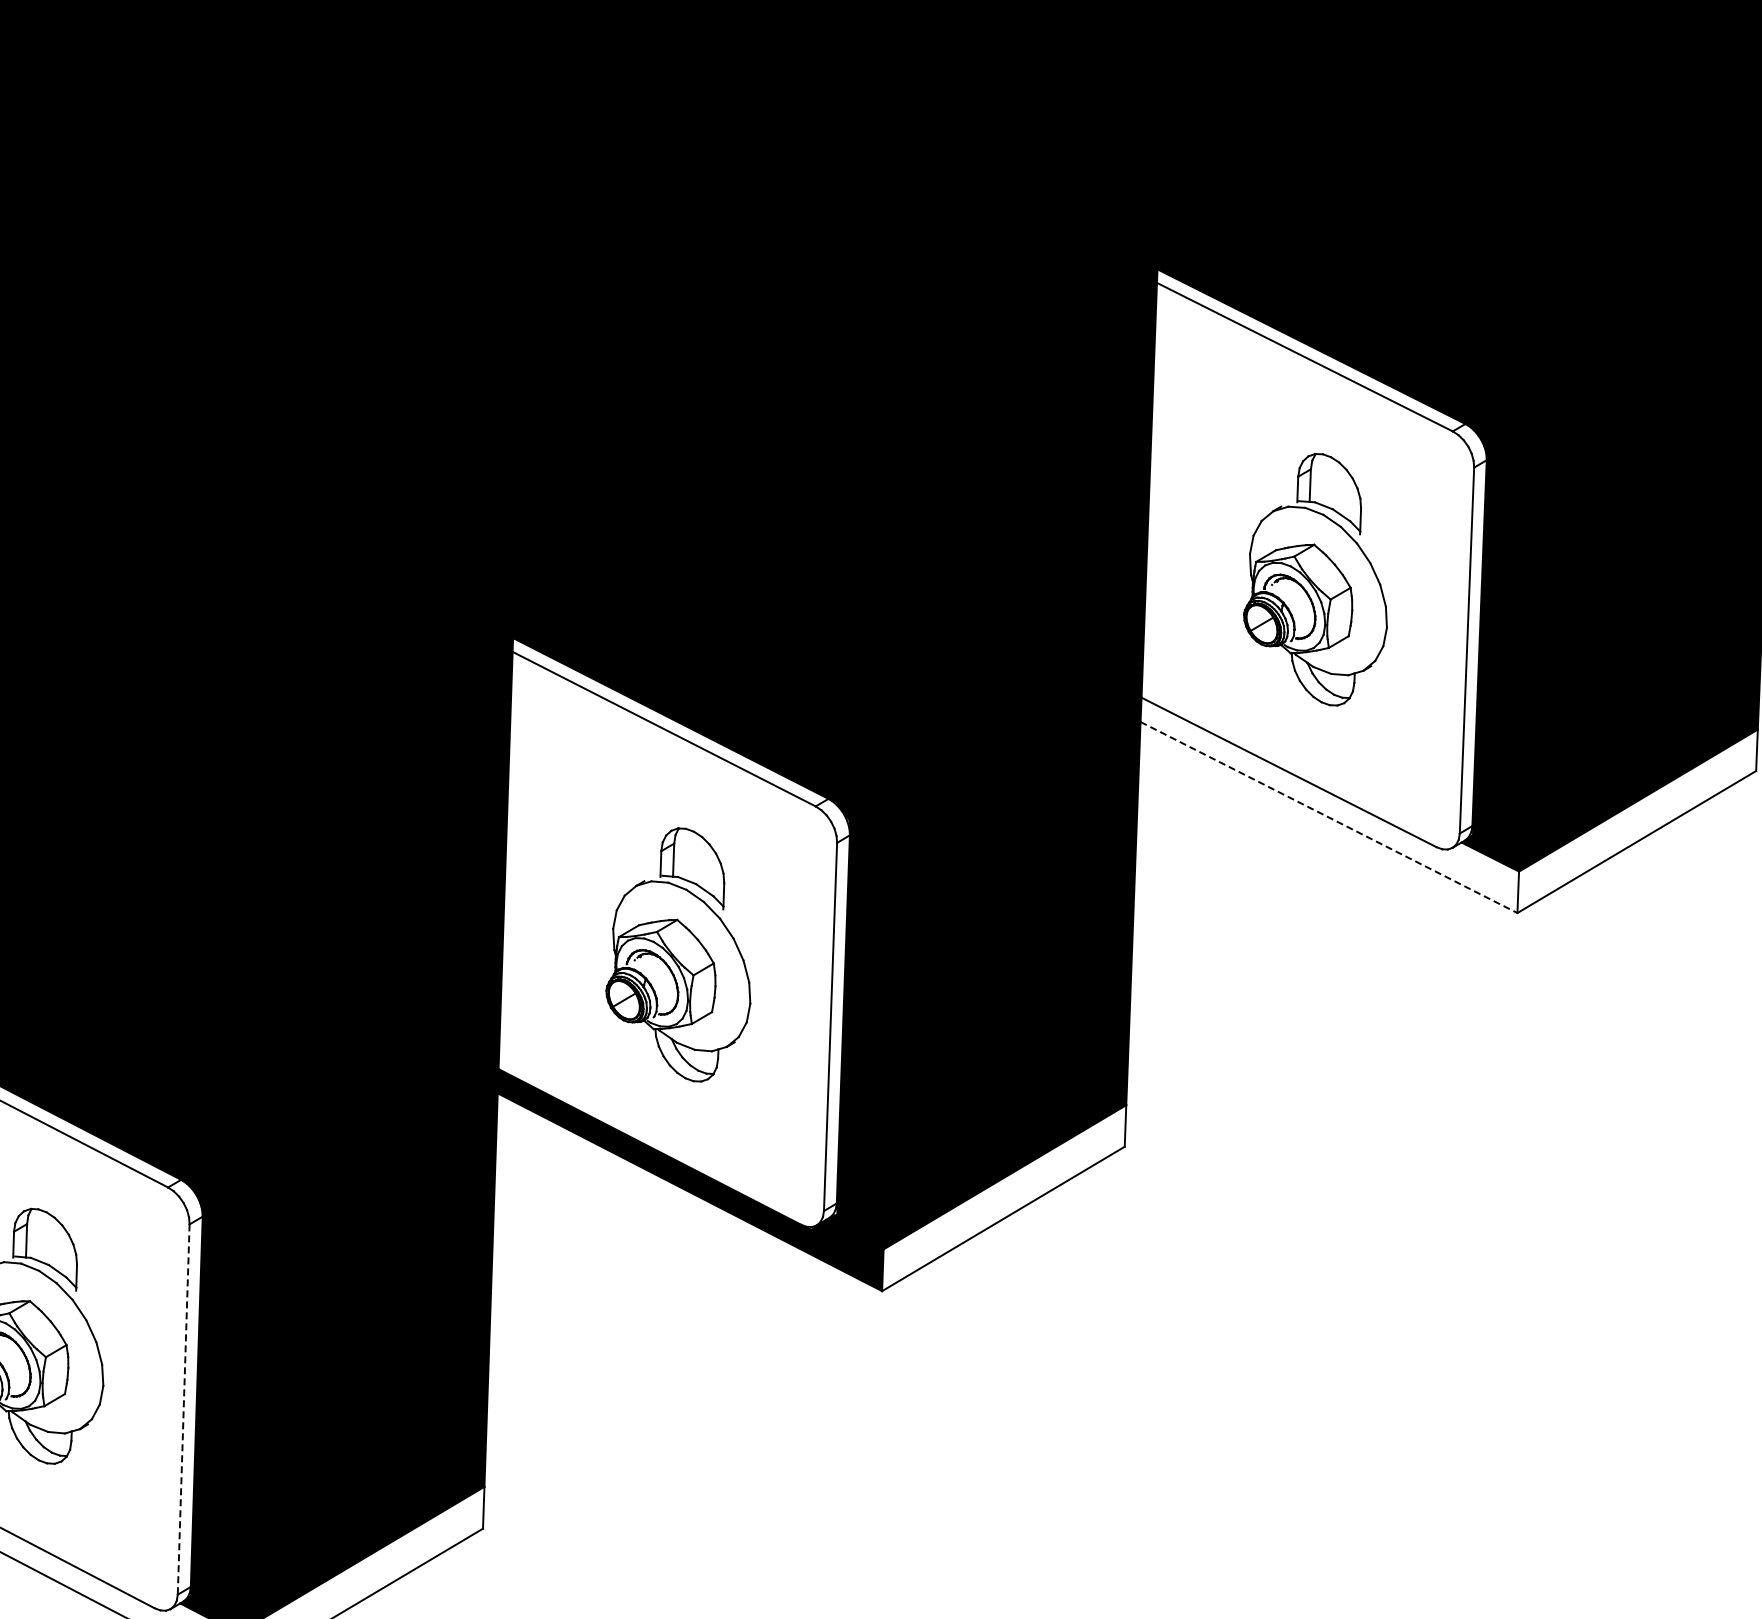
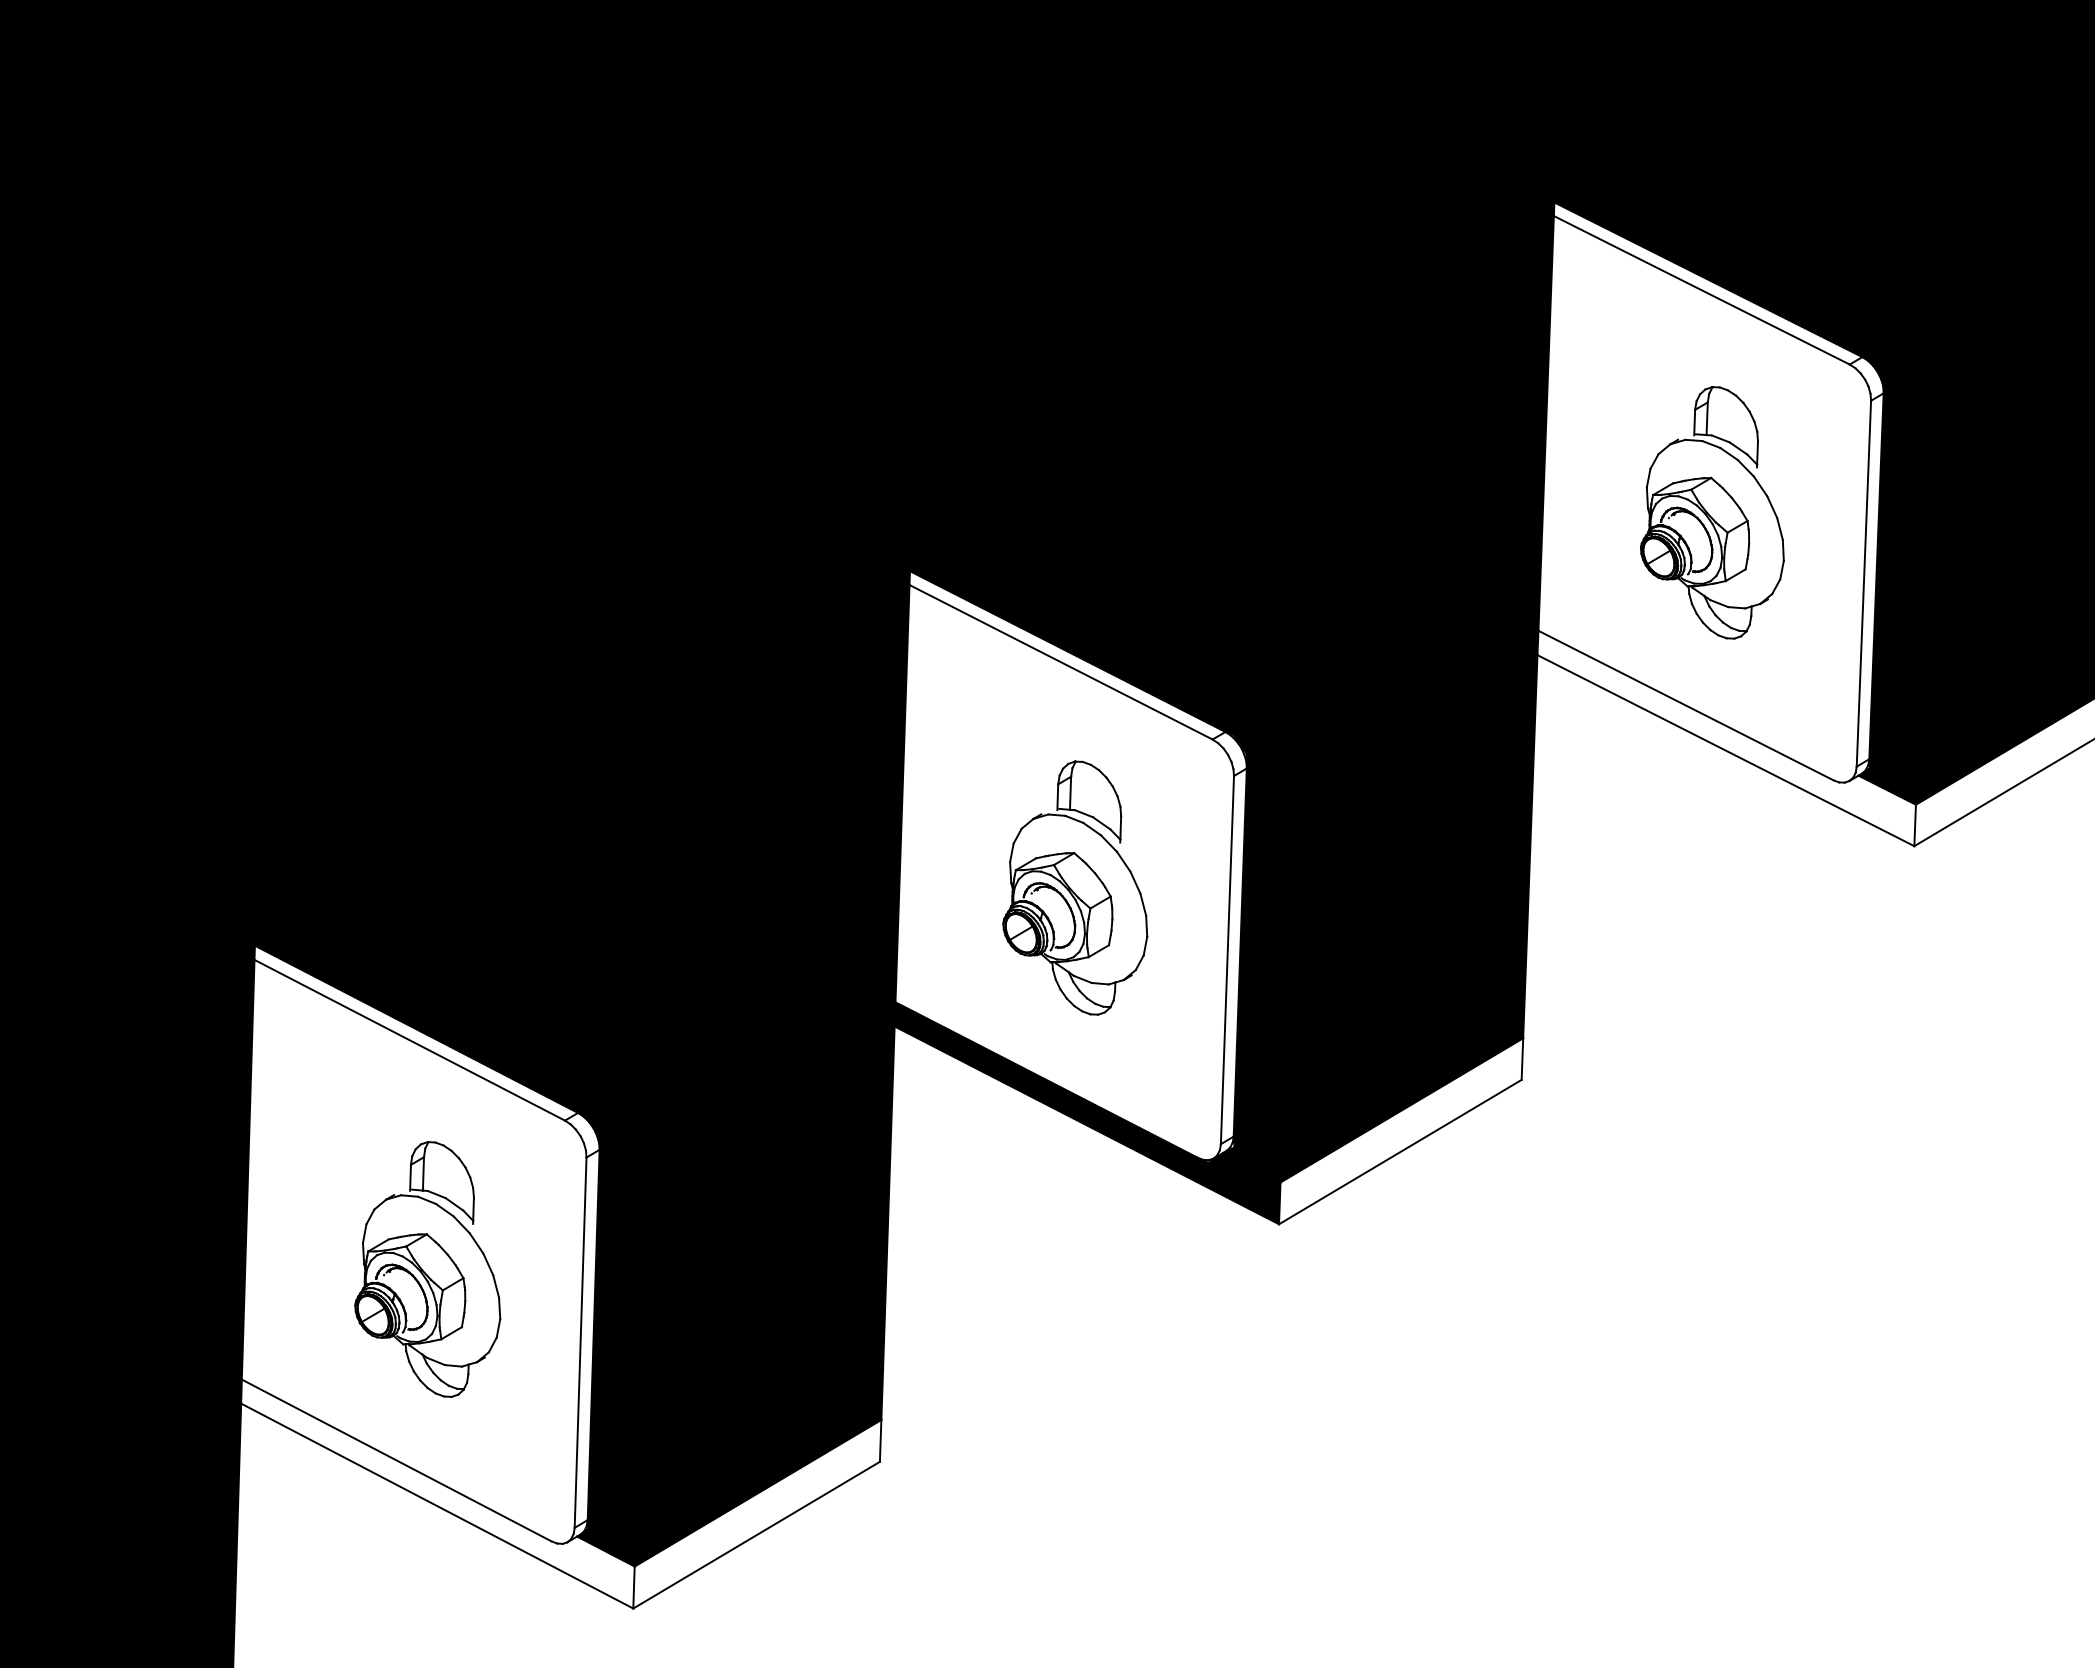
line: (1329, 817) -> (1726, 750), dashed -> solid
line: (183, 1410) -> (580, 1343), dashed -> solid

